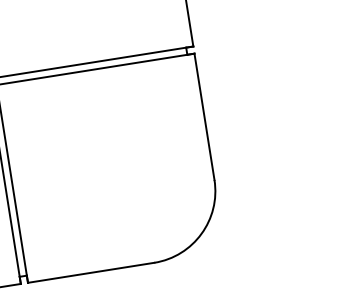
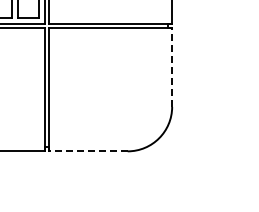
line: (204, 116) -> (172, 67), solid -> dashed
line: (89, 273) -> (87, 151), solid -> dashed

